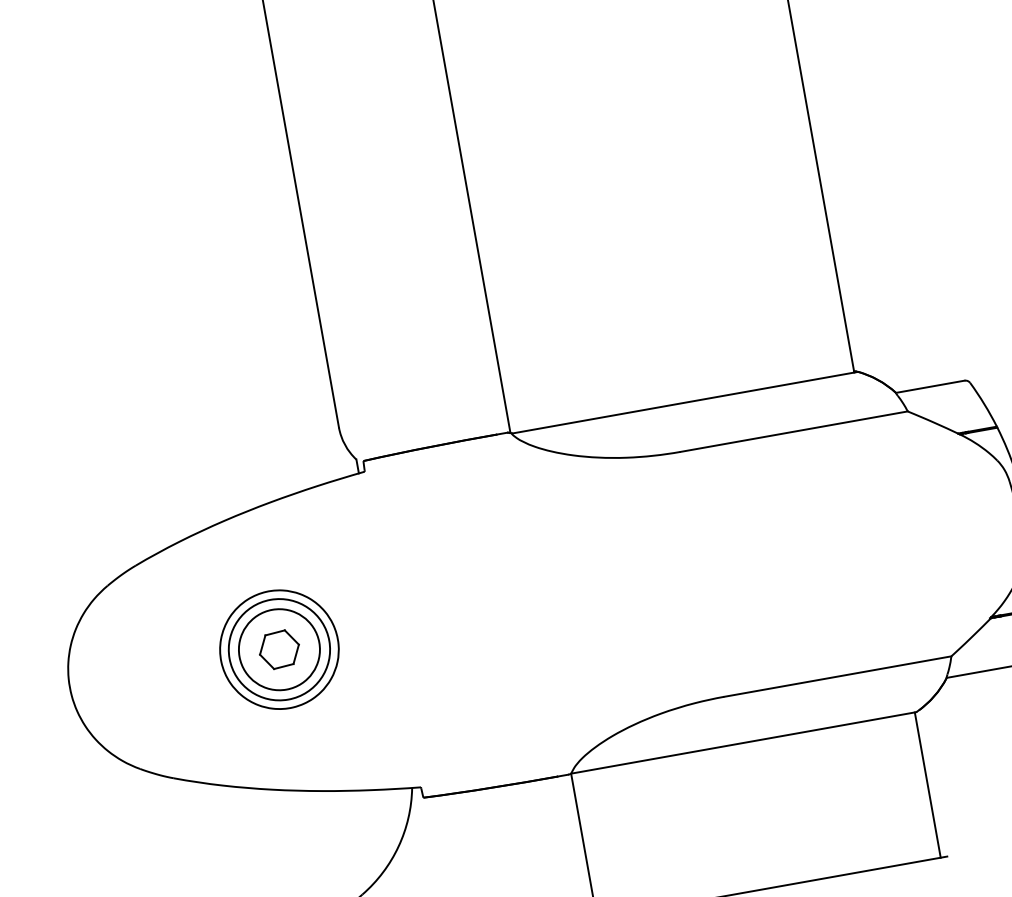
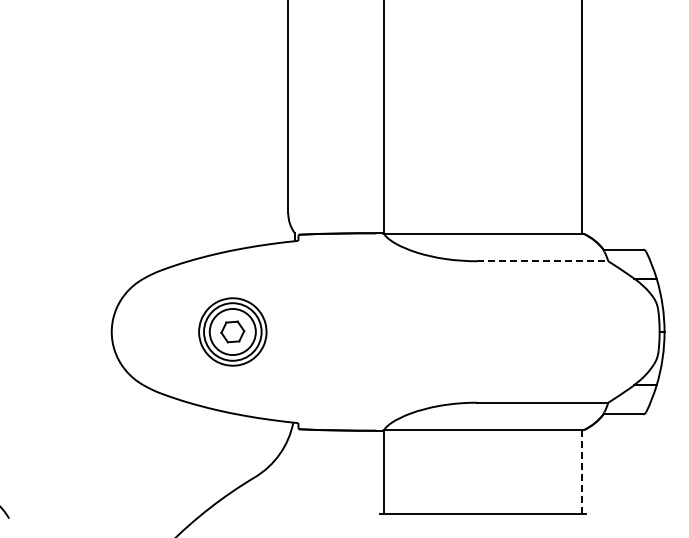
line: (793, 432) -> (542, 261), solid -> dashed
line: (928, 785) -> (582, 472), solid -> dashed

